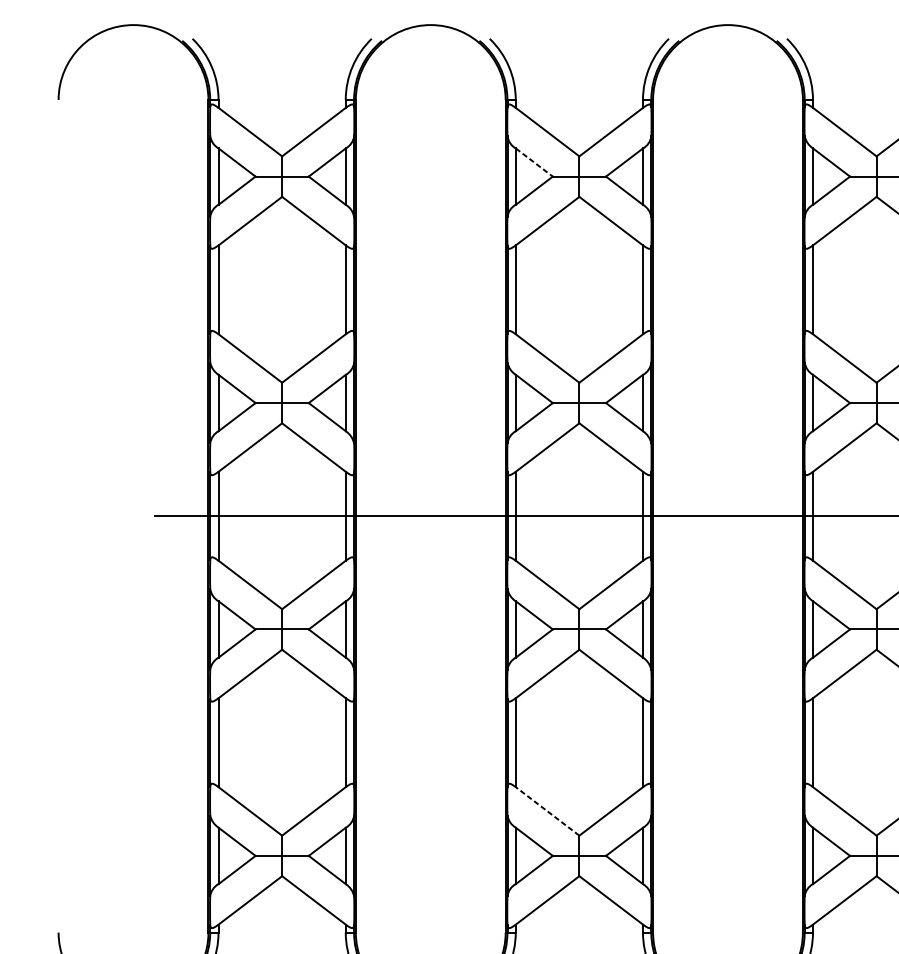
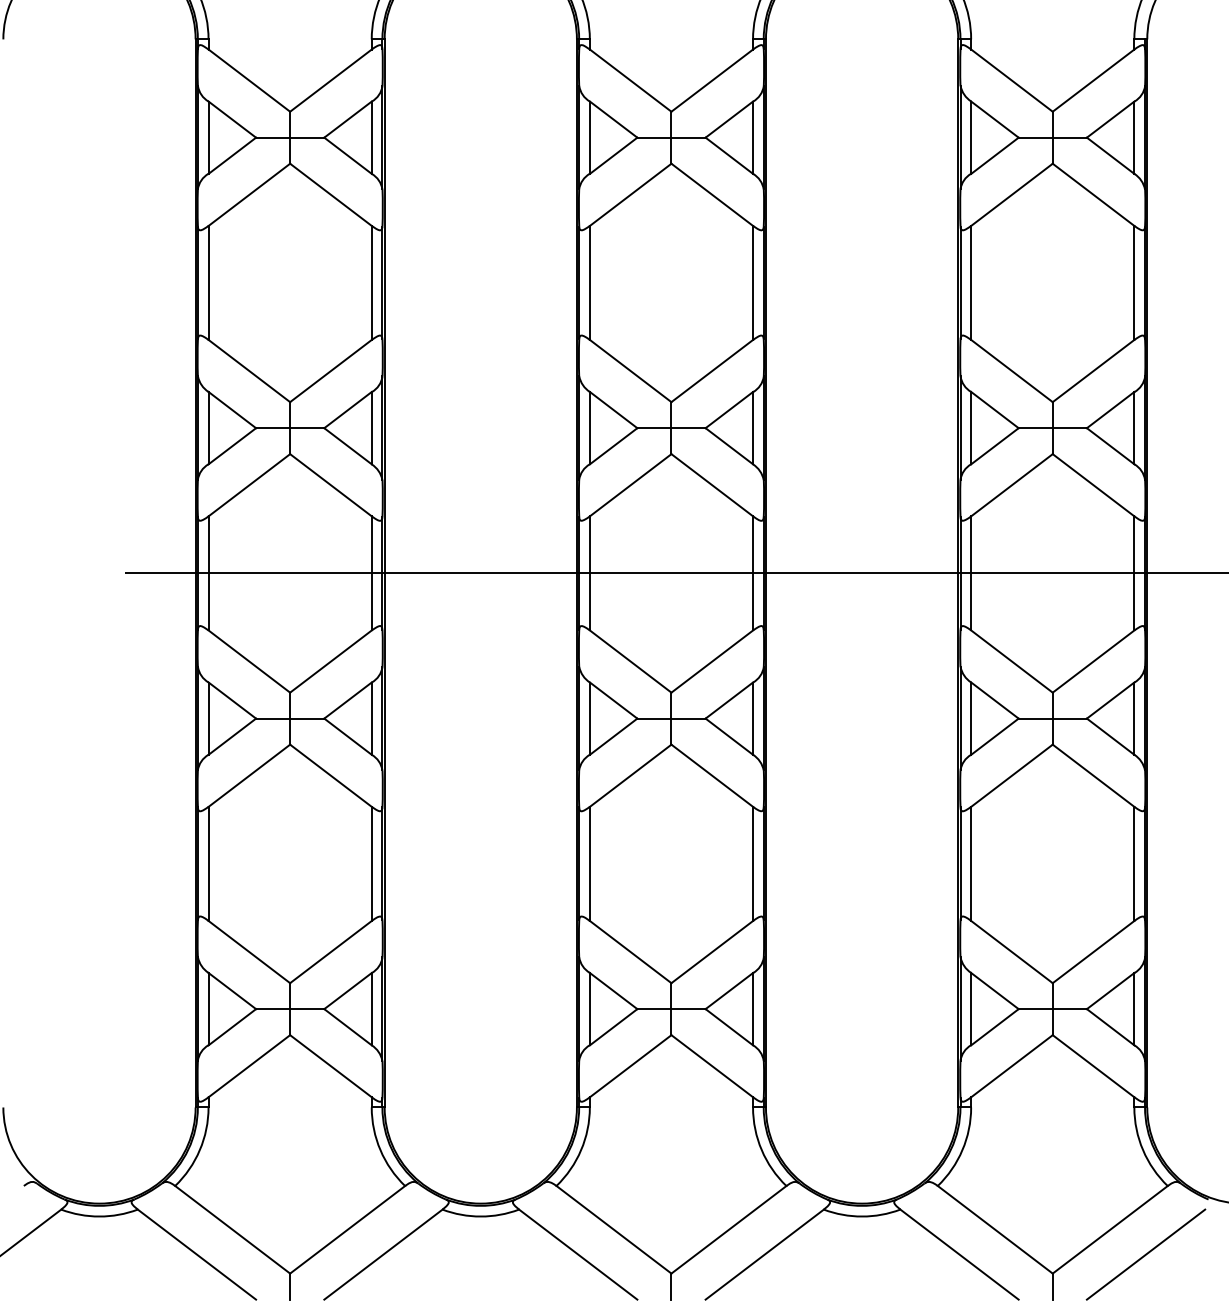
line: (534, 162) -> (613, 119), dashed -> solid
line: (547, 810) -> (630, 951), dashed -> solid

